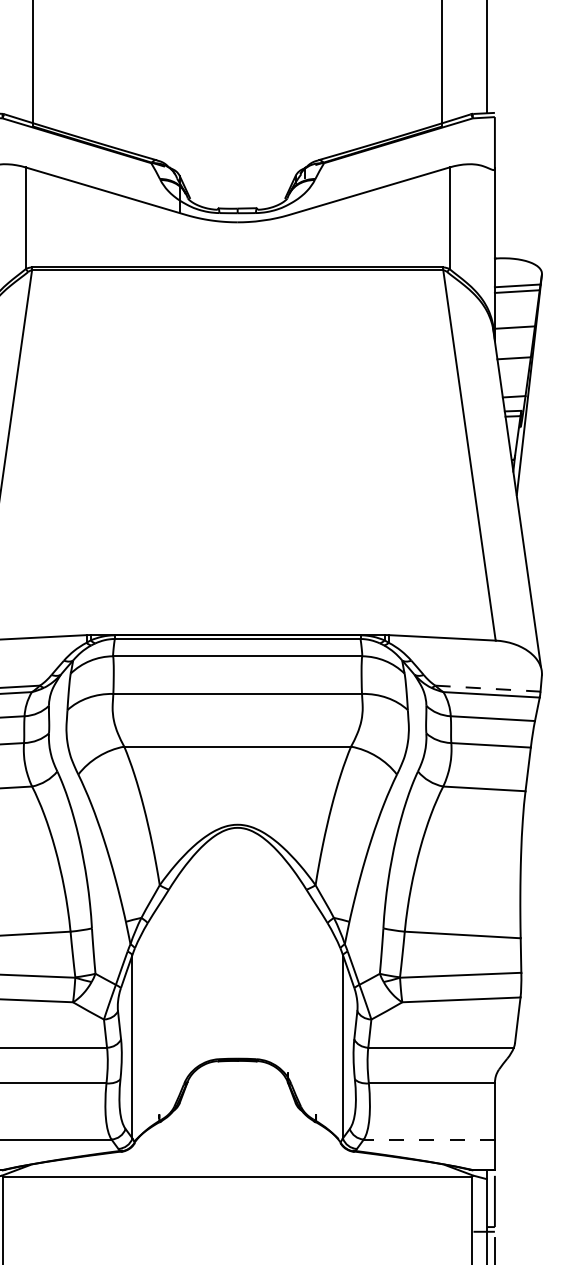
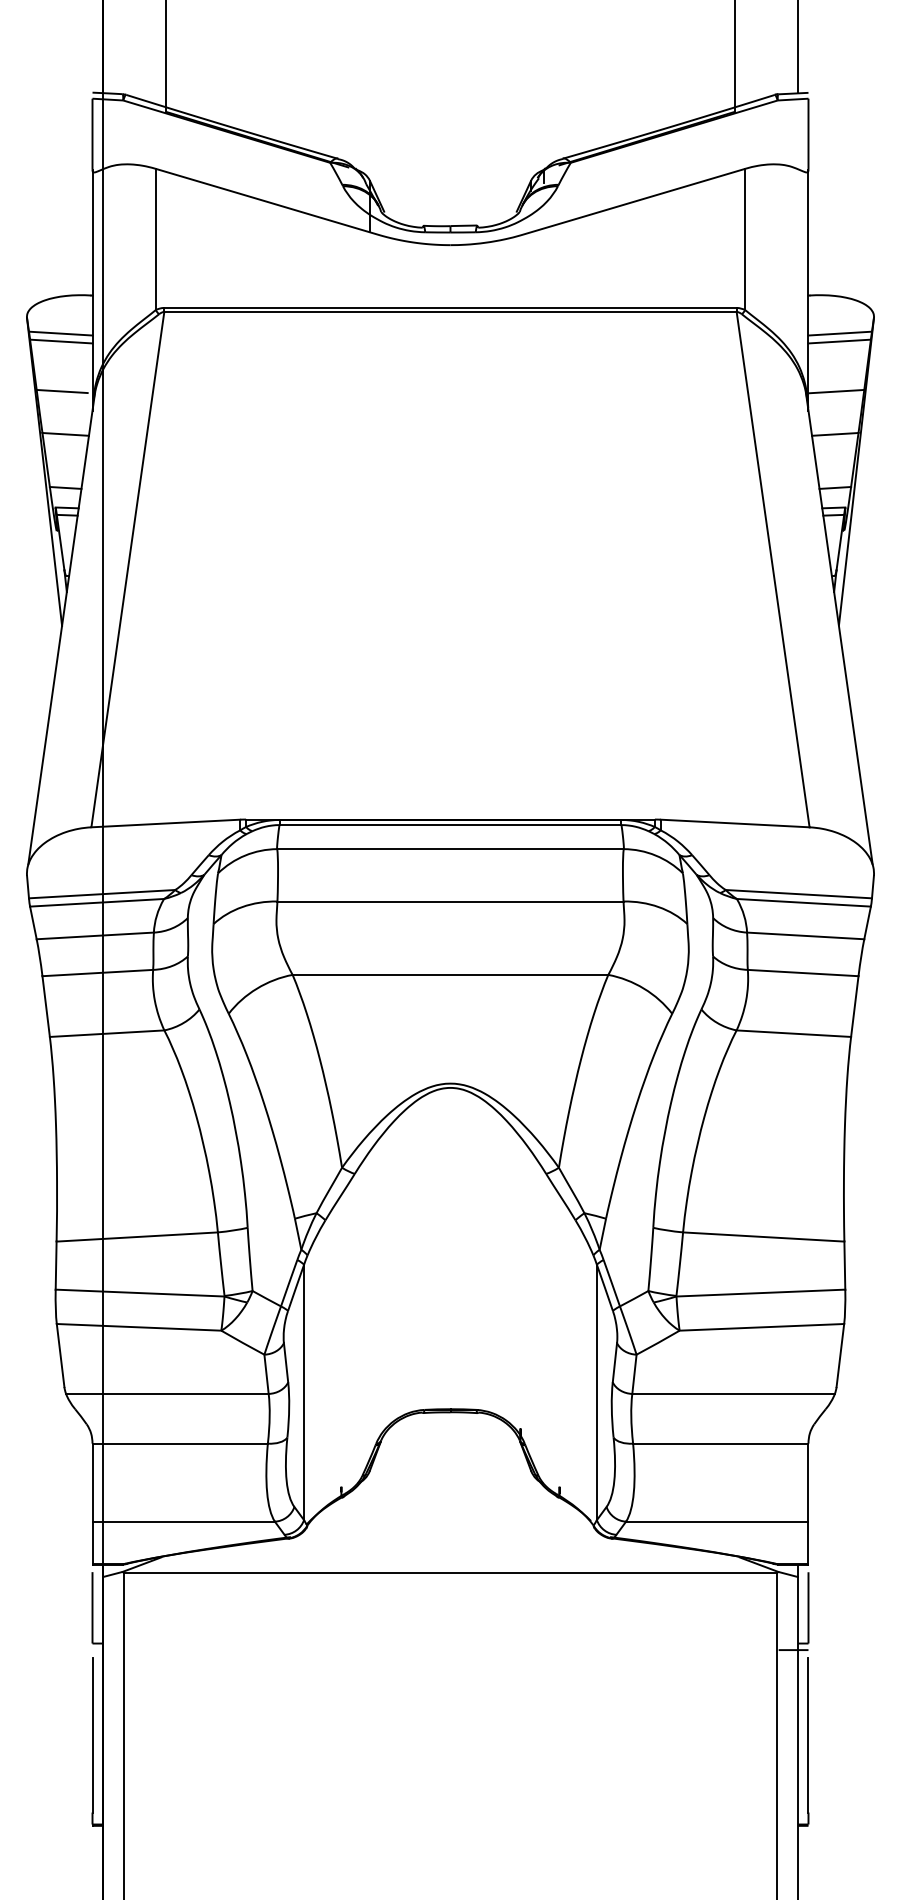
line: (488, 688) -> (799, 894), dashed -> solid
line: (428, 1139) -> (716, 1521), dashed -> solid

